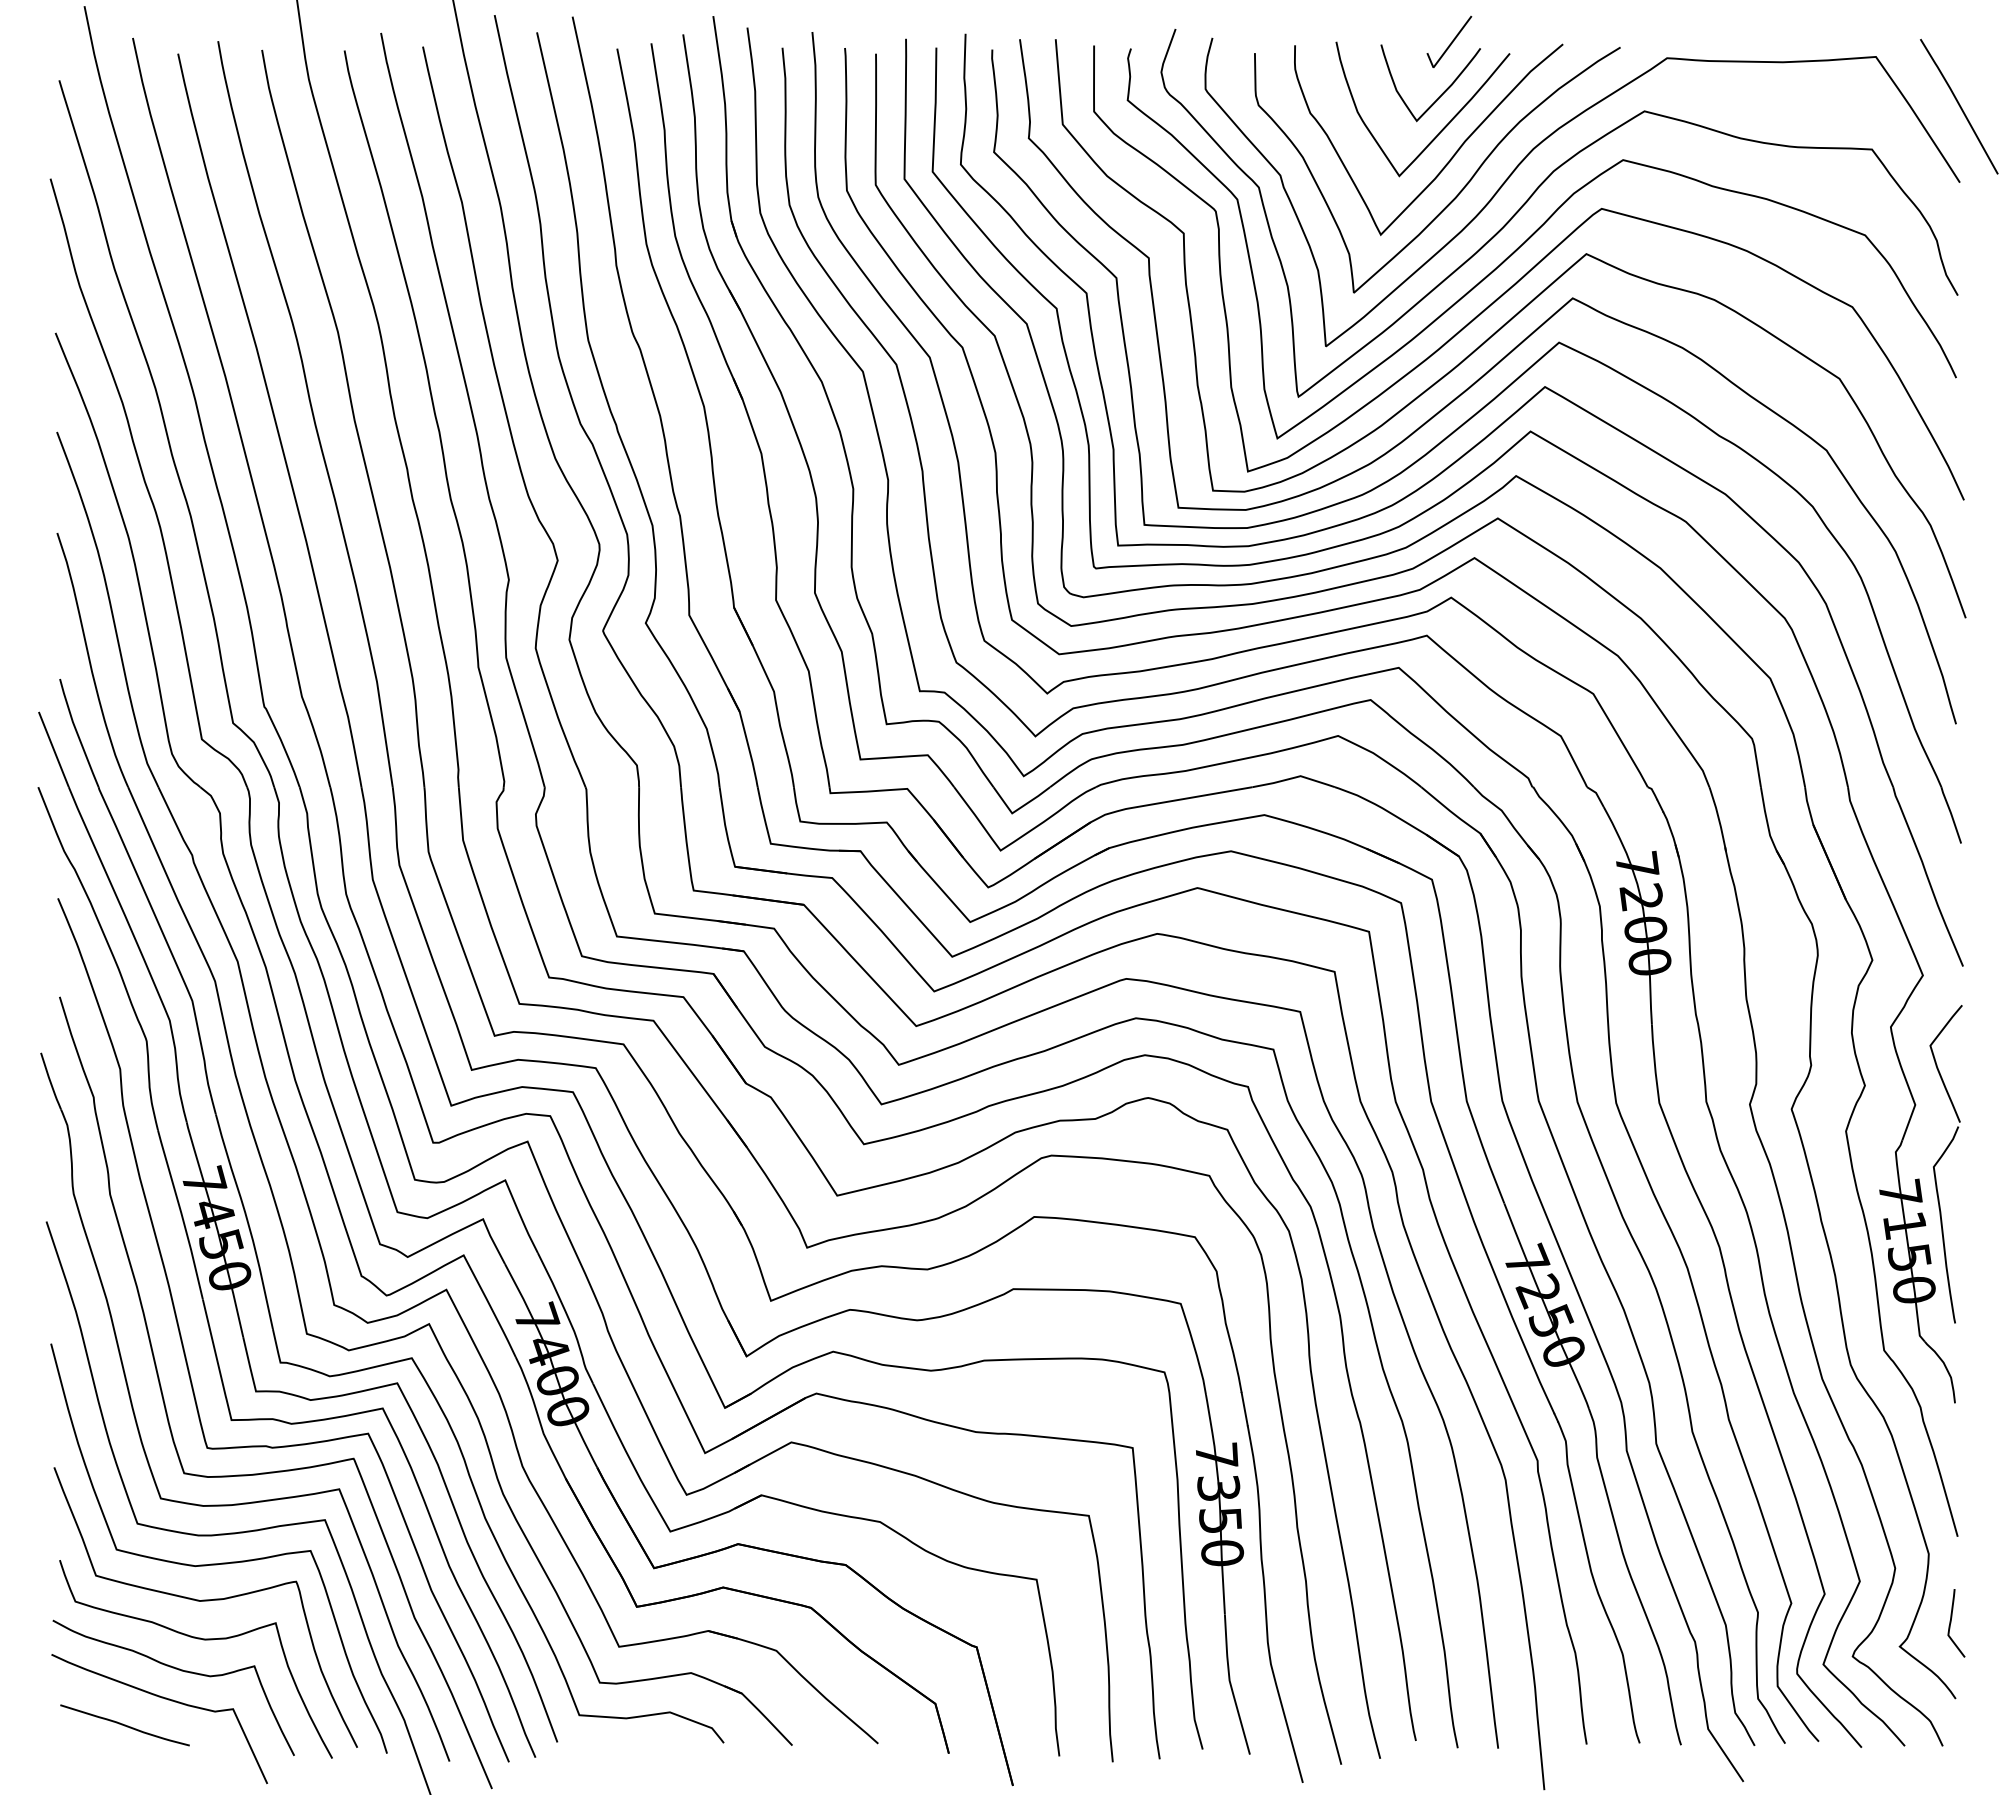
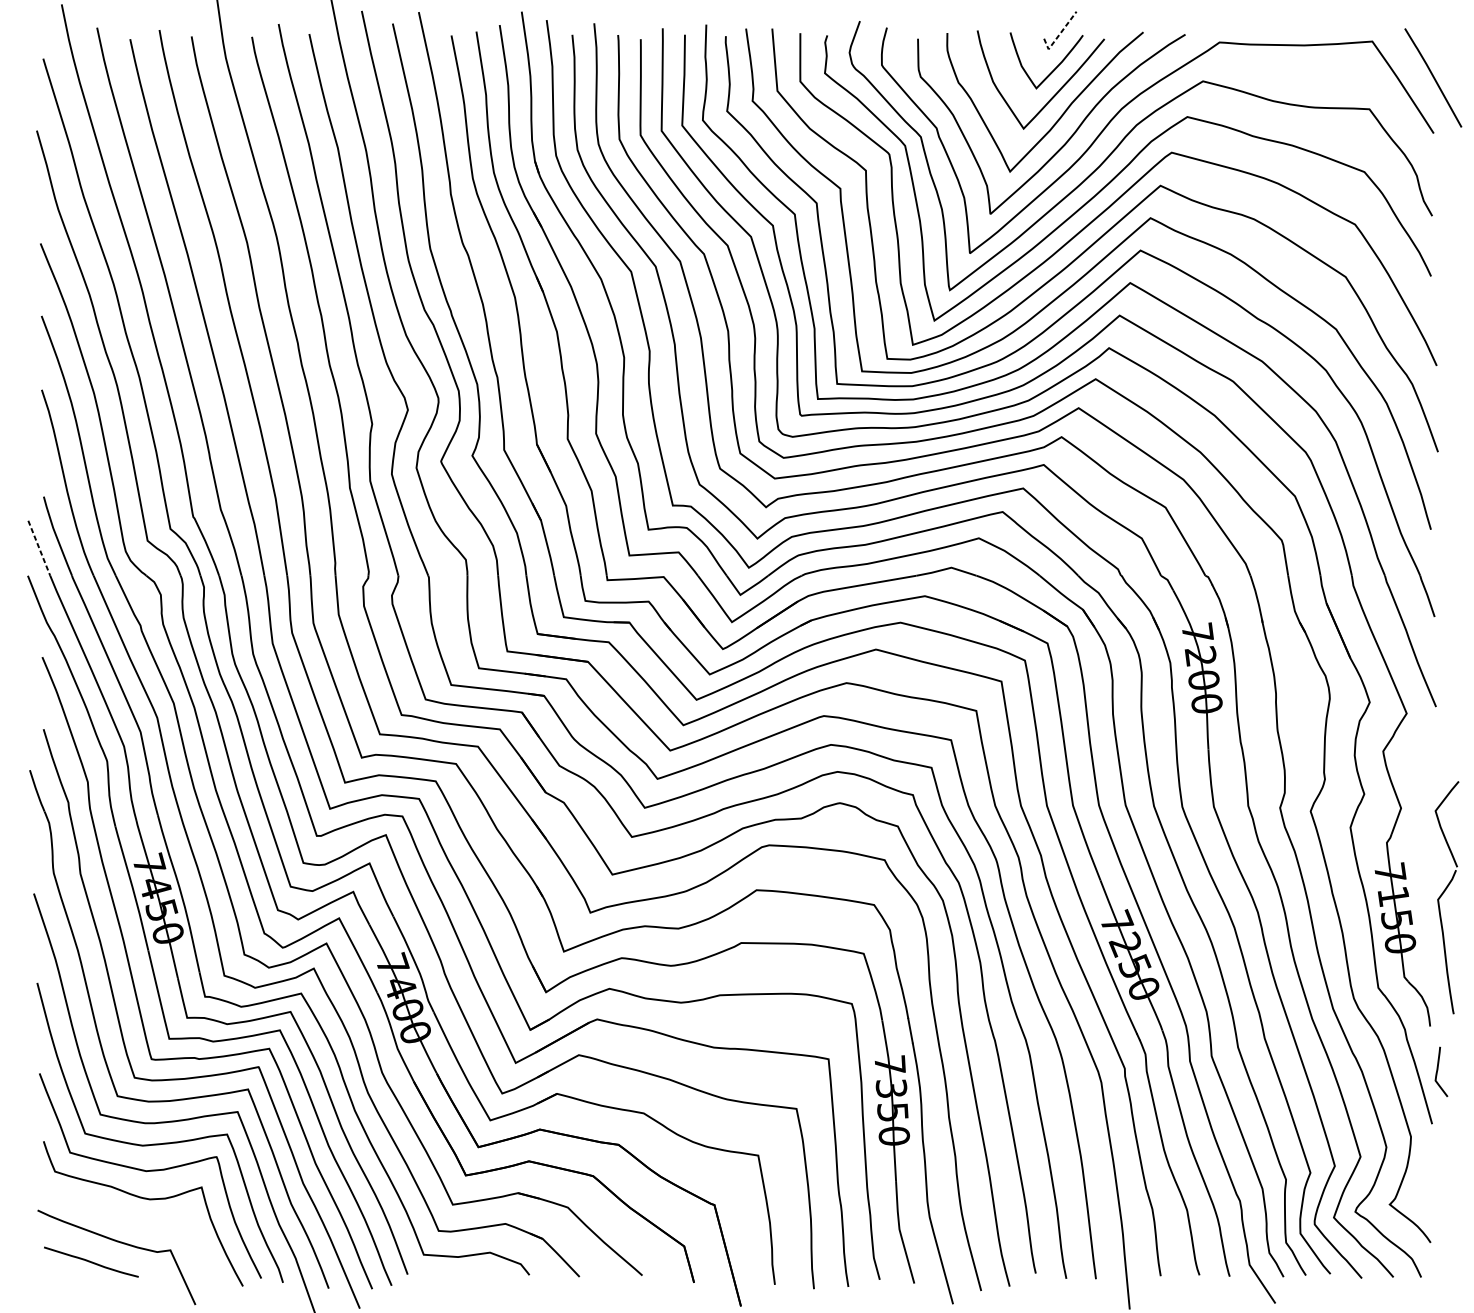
line: (1447, 48) -> (1058, 35), solid -> dashed
line: (54, 750) -> (39, 548), solid -> dashed
part: (1940, 1159) -> (1442, 894), moved
curve: (1951, 1623) -> (1437, 1072), moved
curve: (178, 1670) -> (130, 1222), removed

